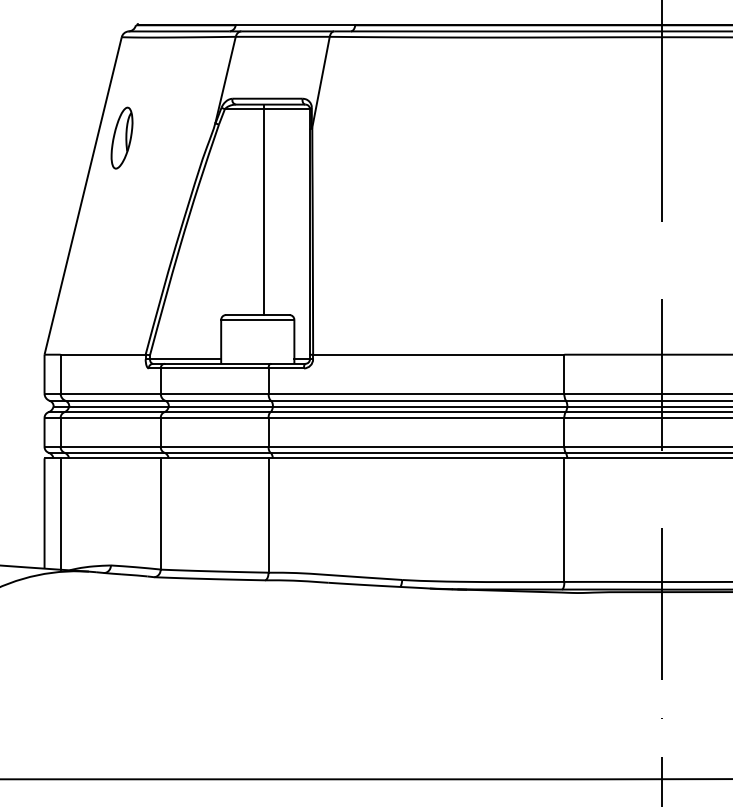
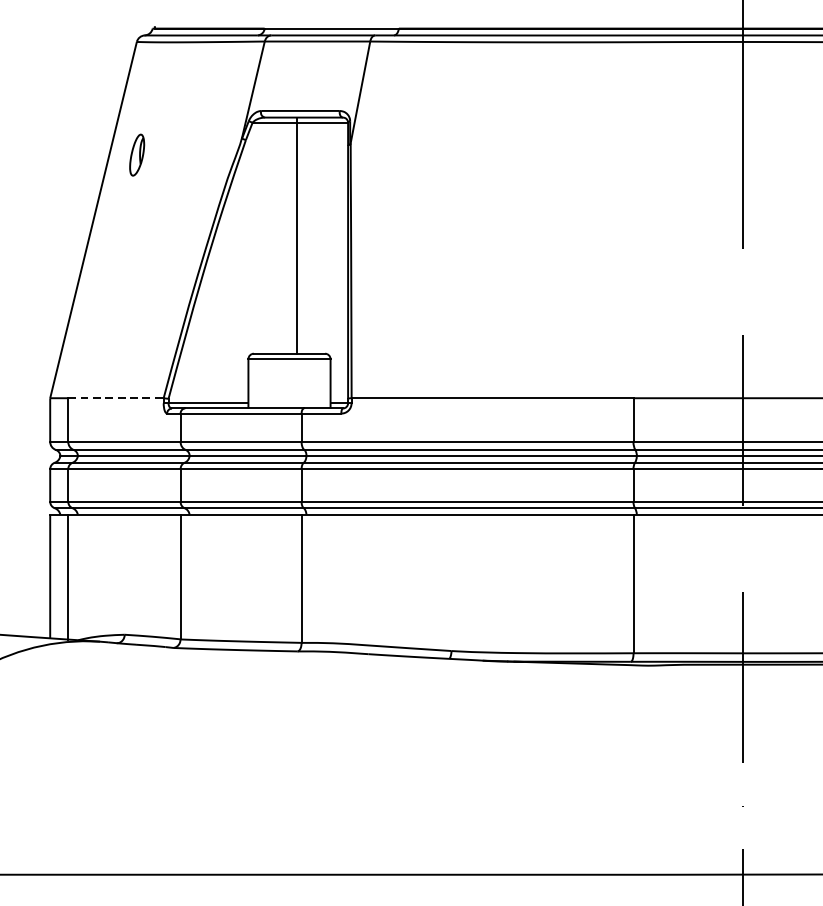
part: (121, 137) -> (136, 154), size x0.6
line: (103, 354) -> (116, 398), solid -> dashed

